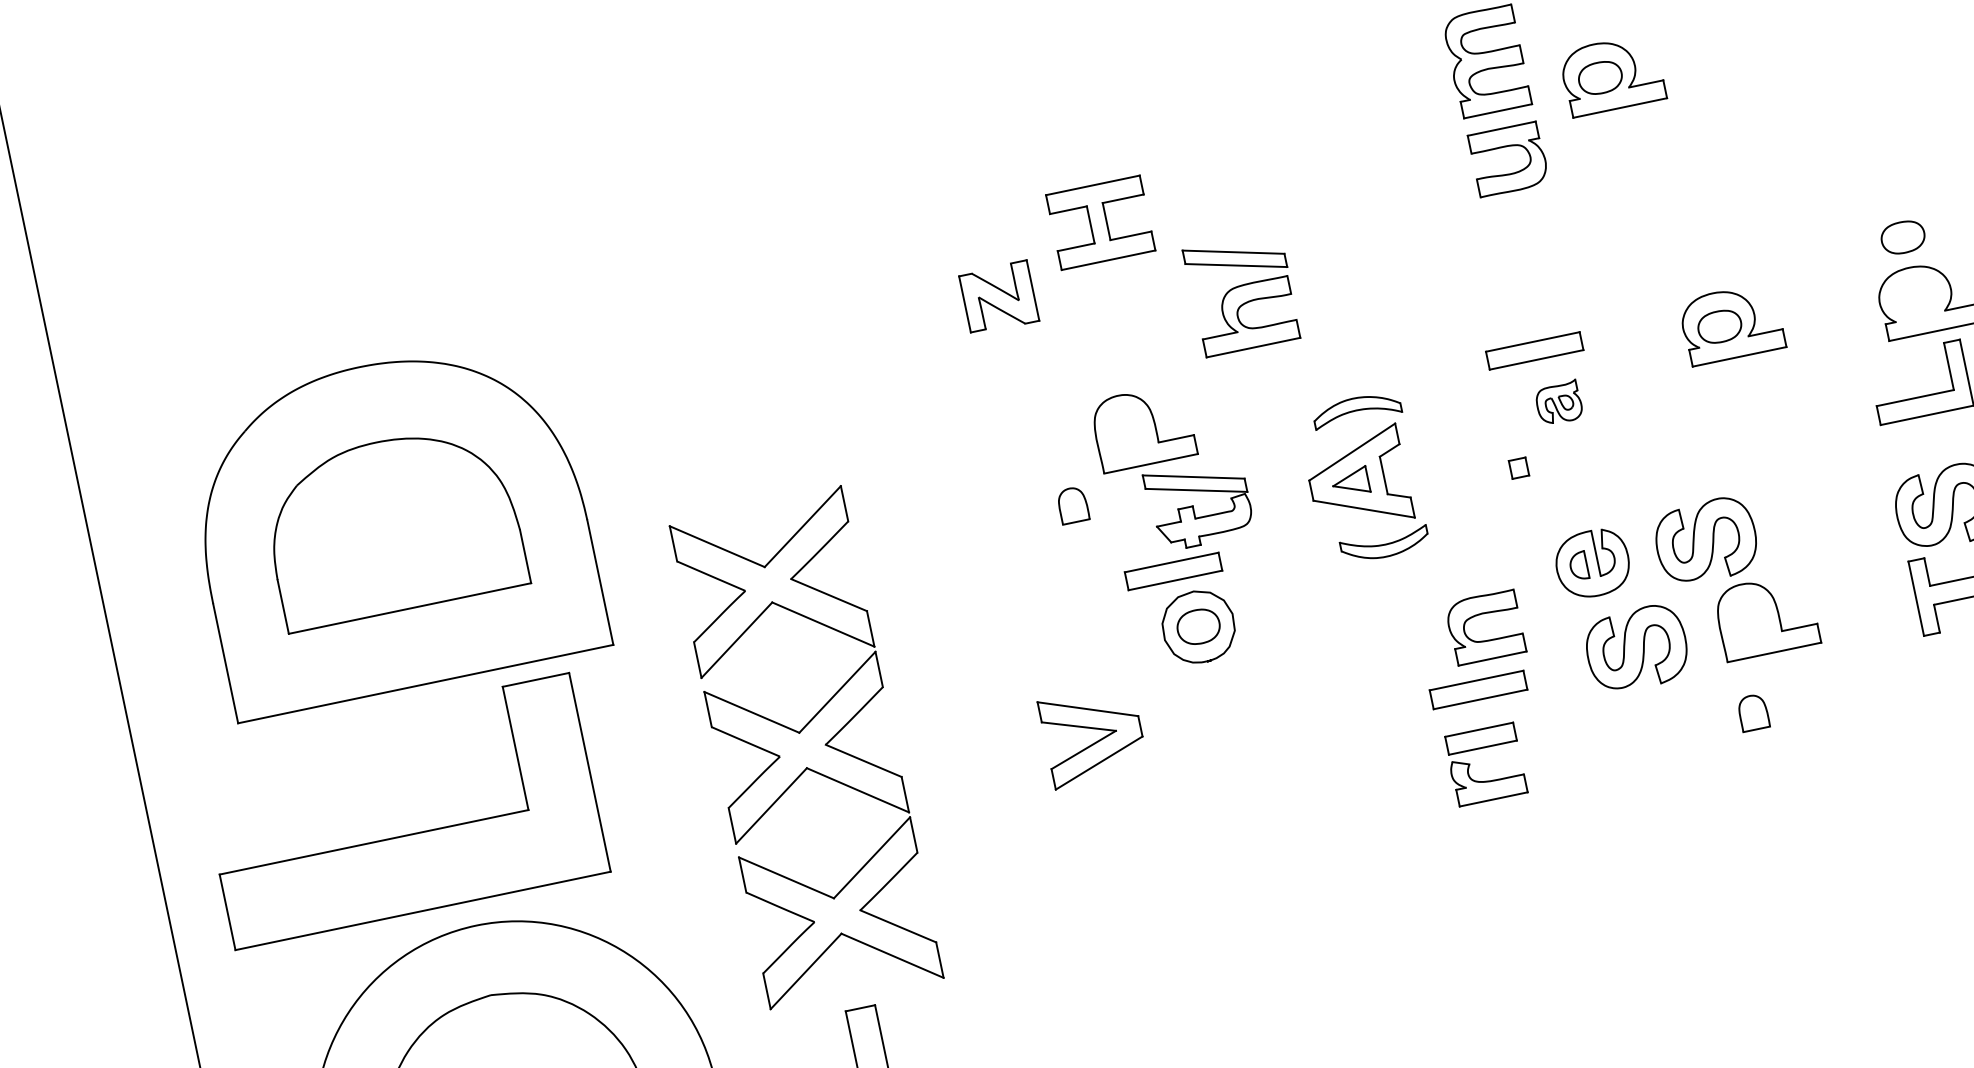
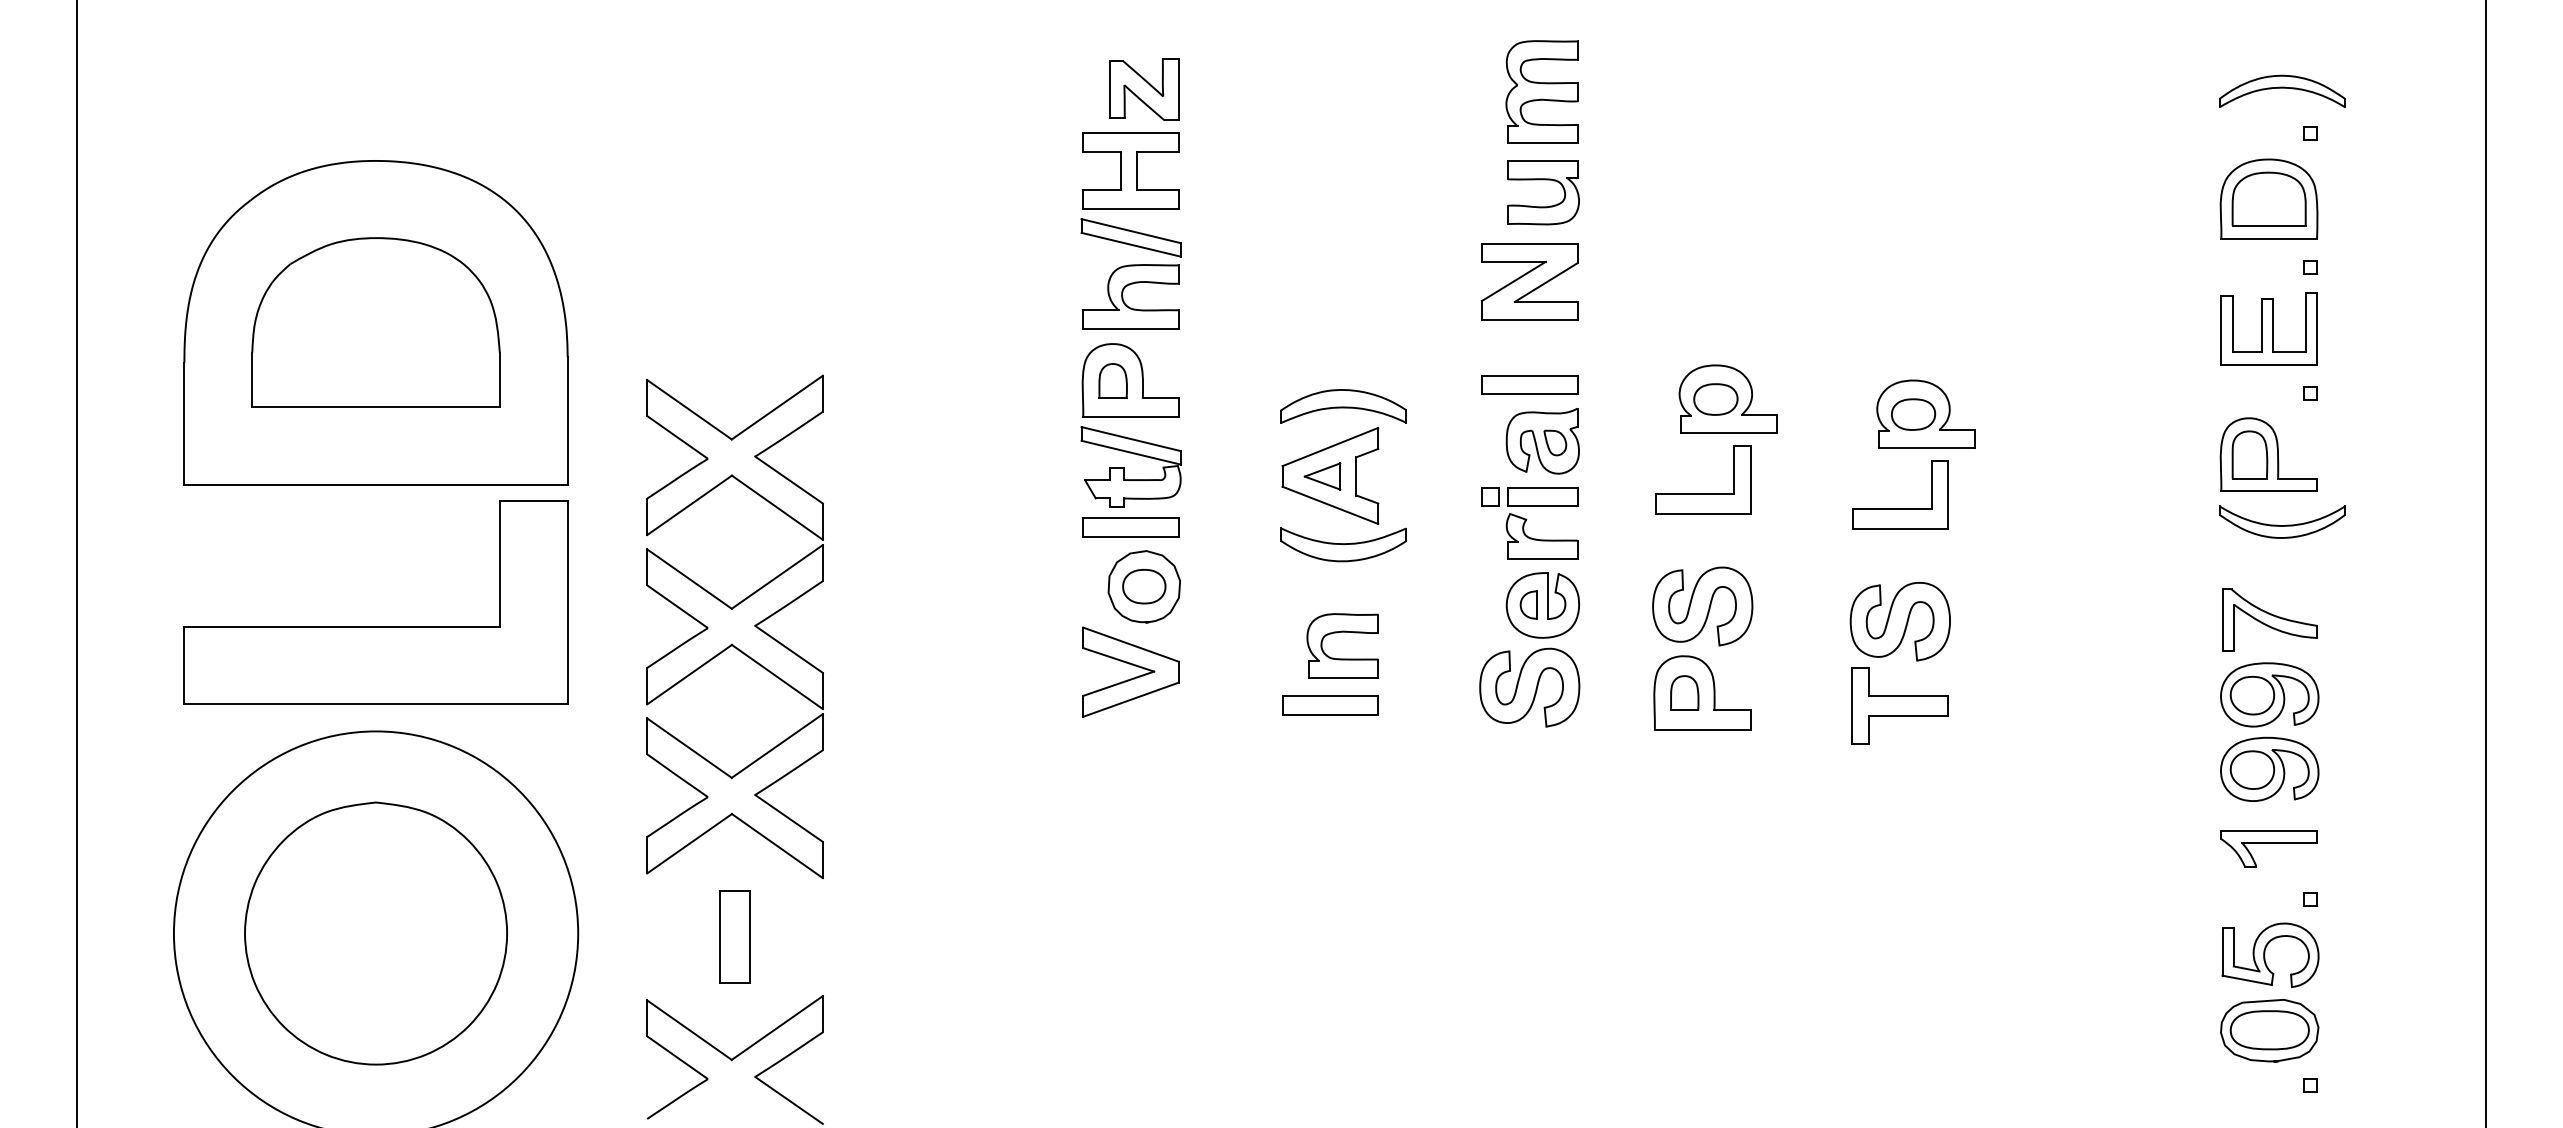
part: (1611, 74) -> (1661, 130), removed
part: (1903, 237) -> (1913, 414), moved
part: (1513, 249) -> (1529, 281), added
part: (1241, 293) -> (1130, 273), moved
part: (999, 297) -> (1144, 89), moved
part: (1558, 403) -> (1542, 441), size x1.67
part: (1356, 409) -> (1343, 406), size x1.43
part: (1726, 421) -> (1703, 493), added
part: (1072, 504) -> (1112, 380), moved
part: (1193, 506) -> (1124, 467), moved
part: (1706, 541) -> (1702, 606), moved
part: (1385, 544) -> (1343, 544), size x1.43
part: (1482, 614) -> (1342, 632), moved
part: (1636, 648) -> (1529, 687), moved
part: (1478, 689) -> (1330, 705), moved
part: (1752, 712) -> (1684, 692), moved
part: (1092, 729) -> (1131, 665), moved
part: (1470, 763) -> (1527, 519), moved
part: (406, 835) -> (375, 626), moved

